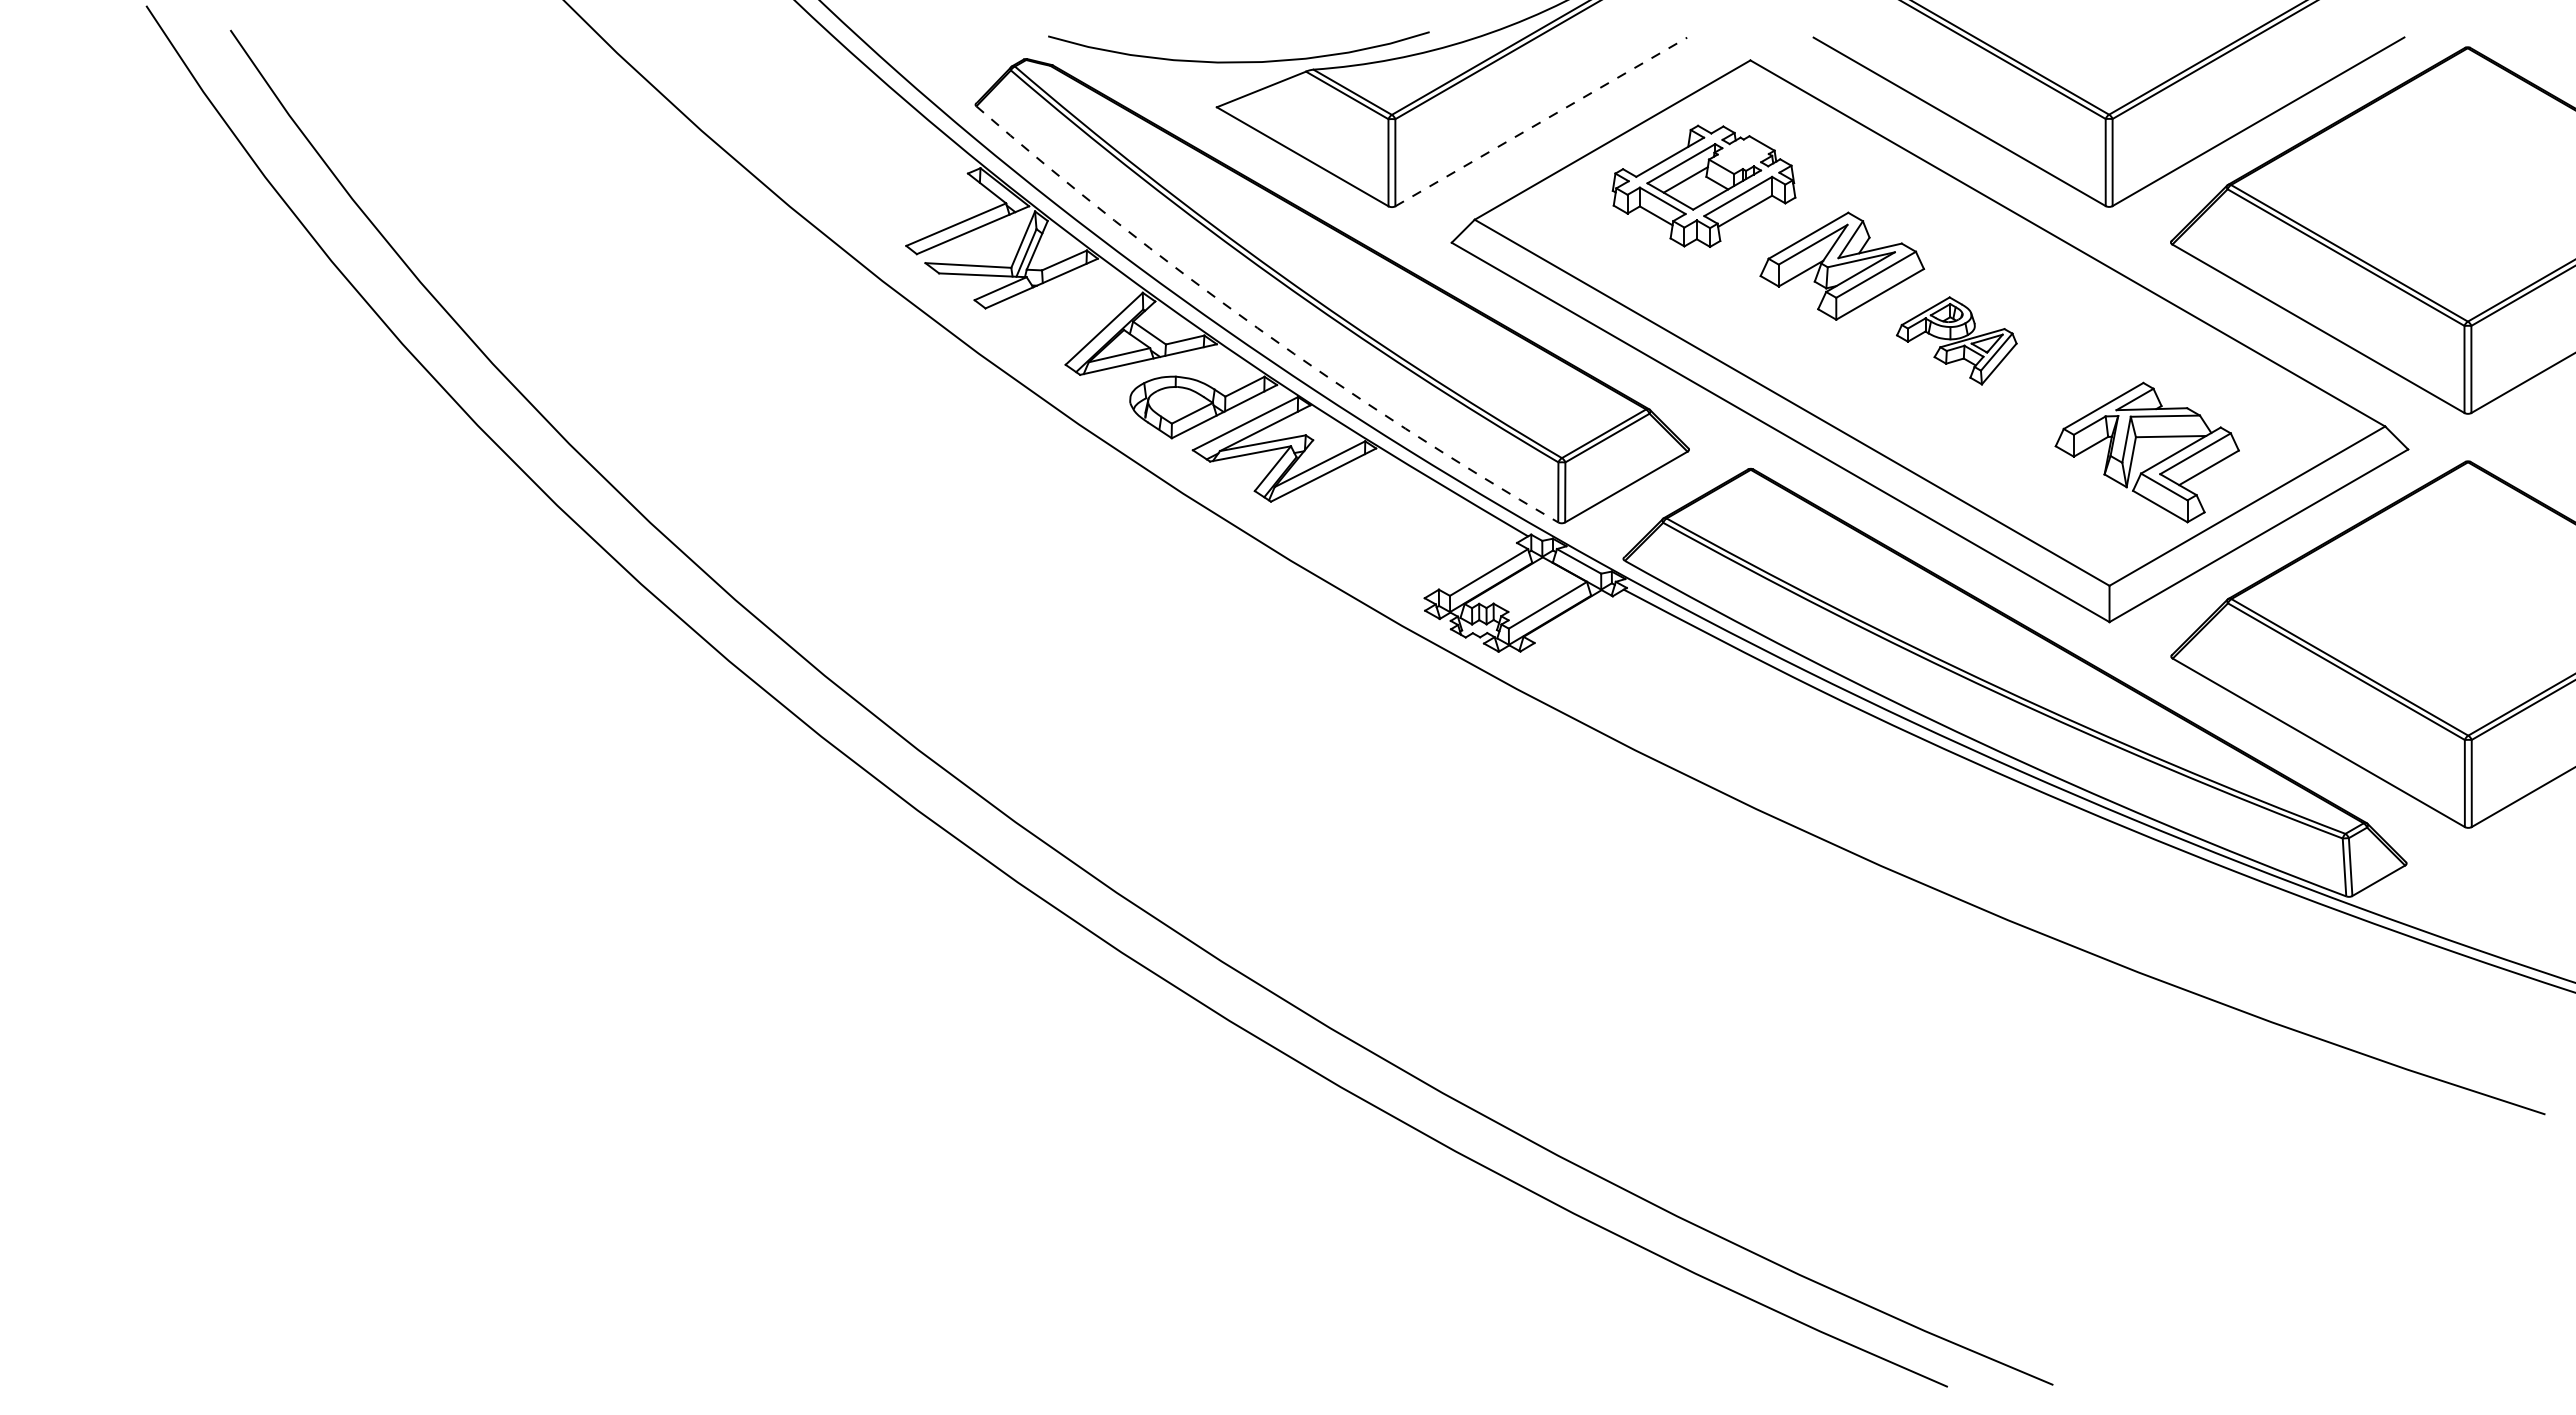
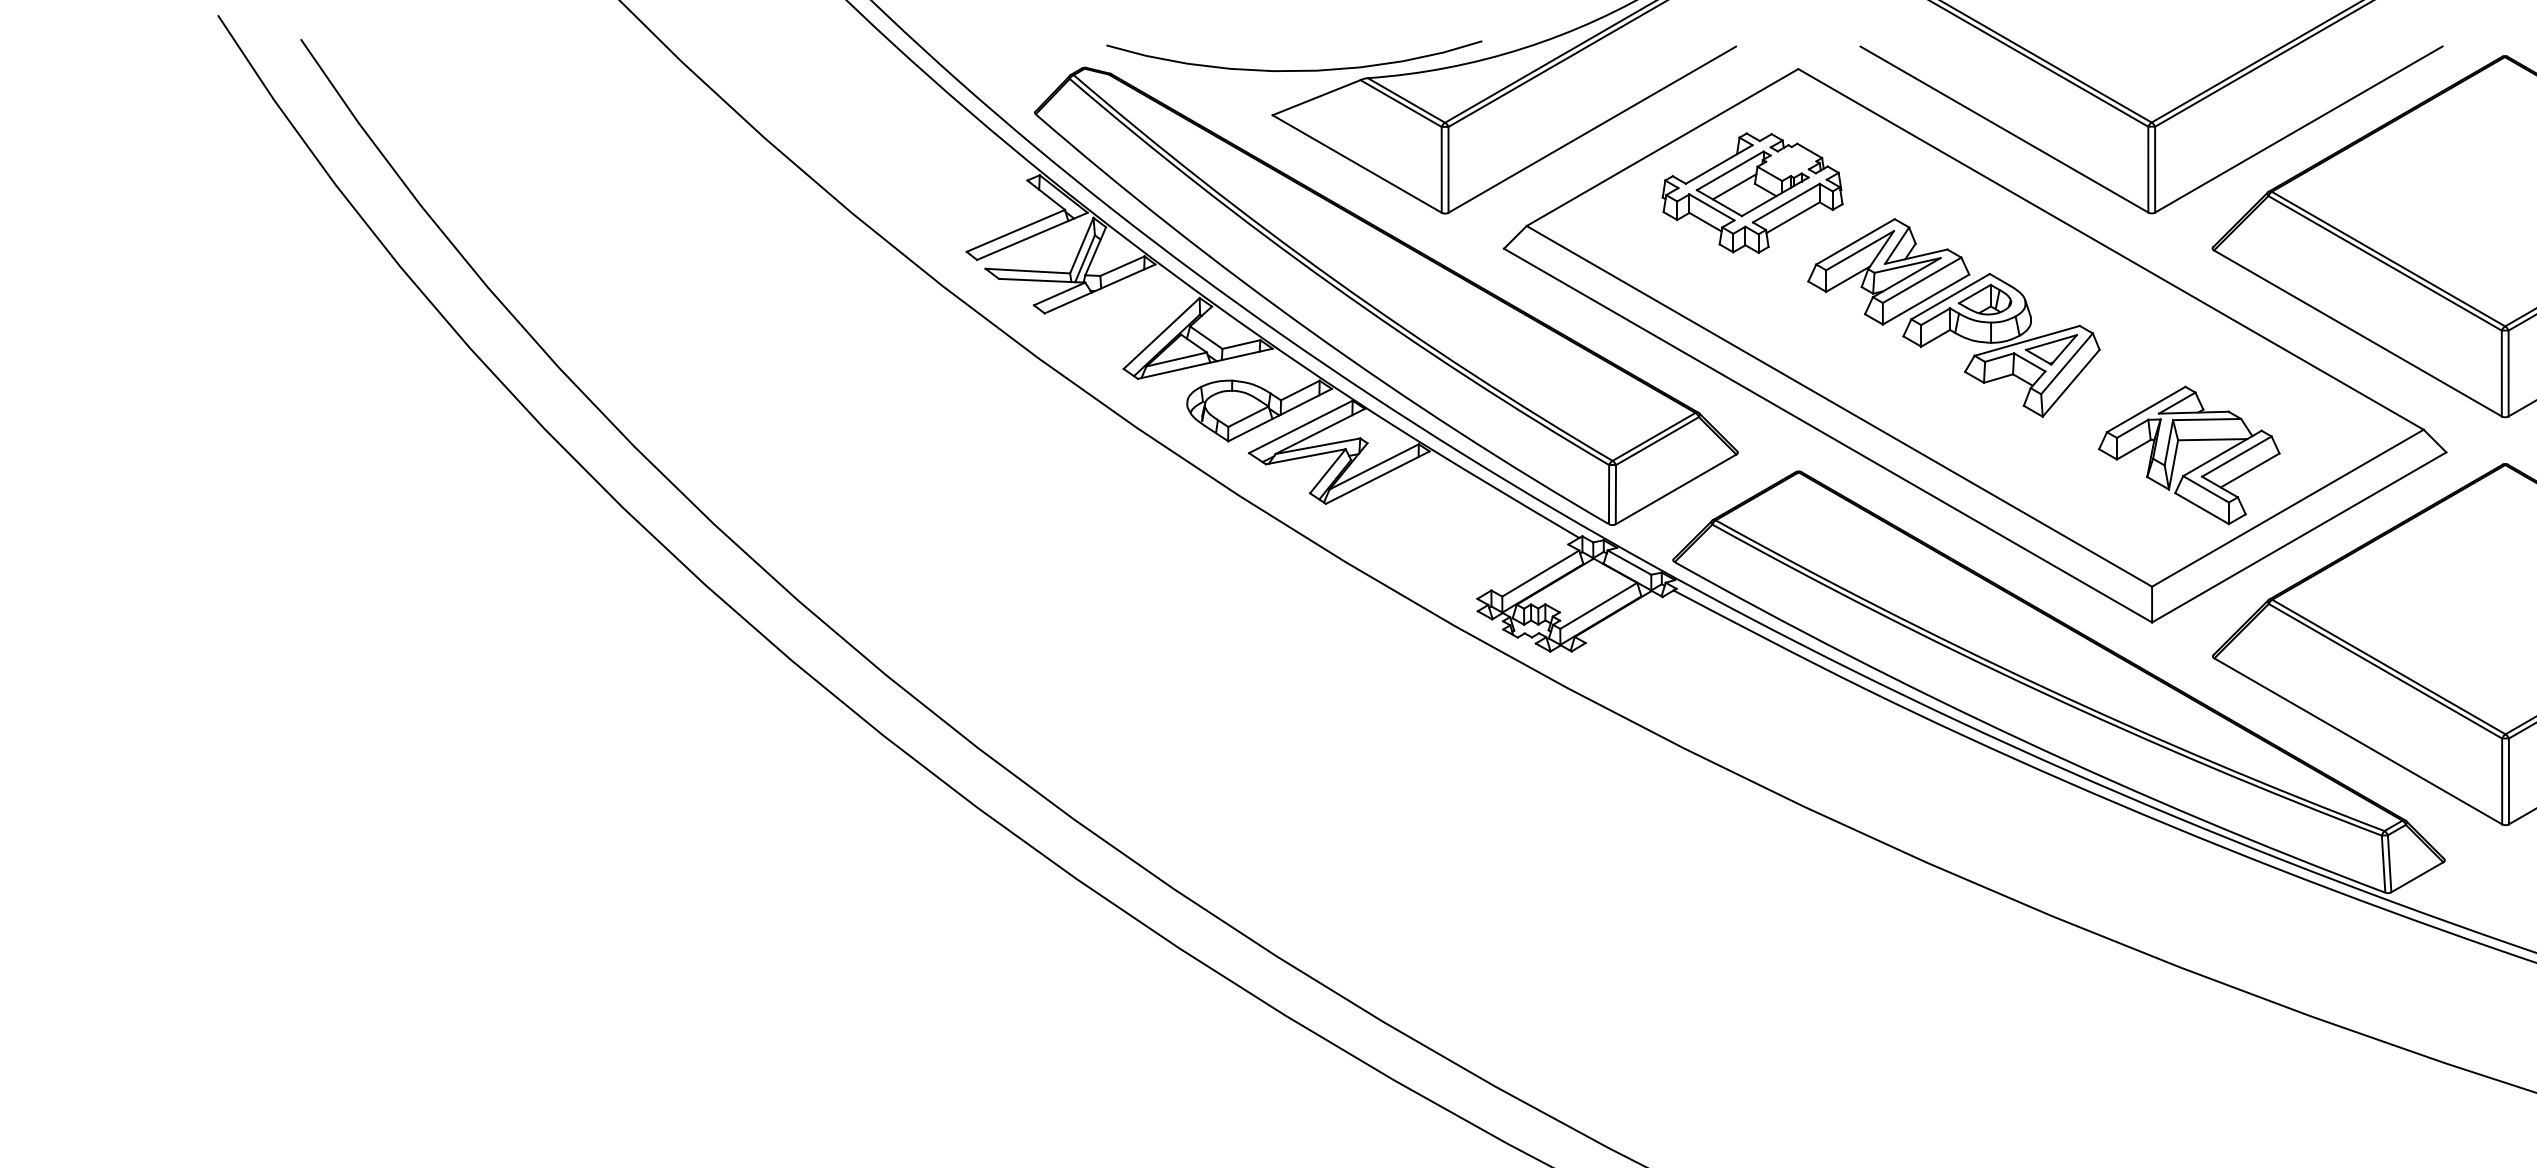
line: (1541, 121) -> (1592, 129), dashed -> solid
arc: (1257, 328) -> (1312, 333), dashed -> solid
part: (1956, 340) -> (2001, 345), size x1.67

